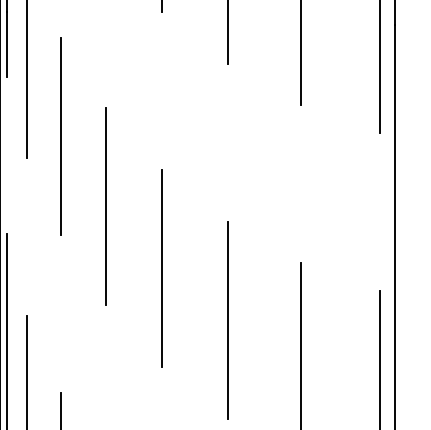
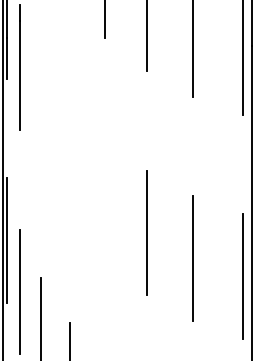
line: (61, 134) -> (41, 115), removed
line: (105, 206) -> (69, 160), removed
line: (162, 267) -> (105, 199), removed

